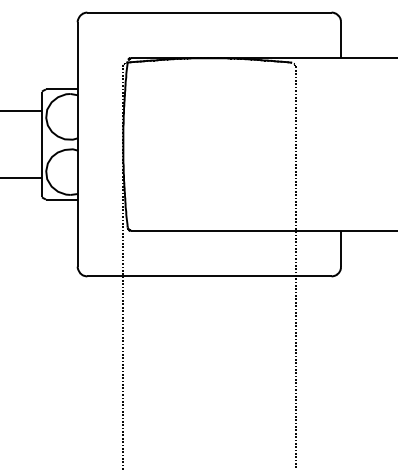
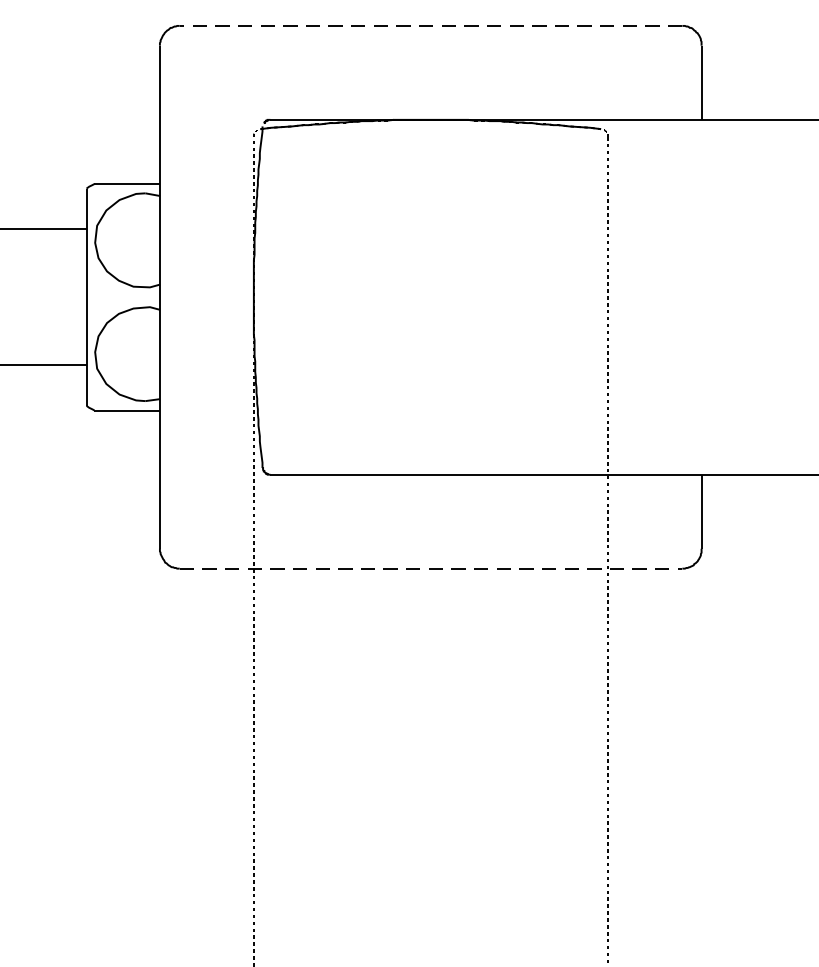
line: (208, 12) -> (429, 25), solid -> dashed
line: (209, 276) -> (431, 568), solid -> dashed

